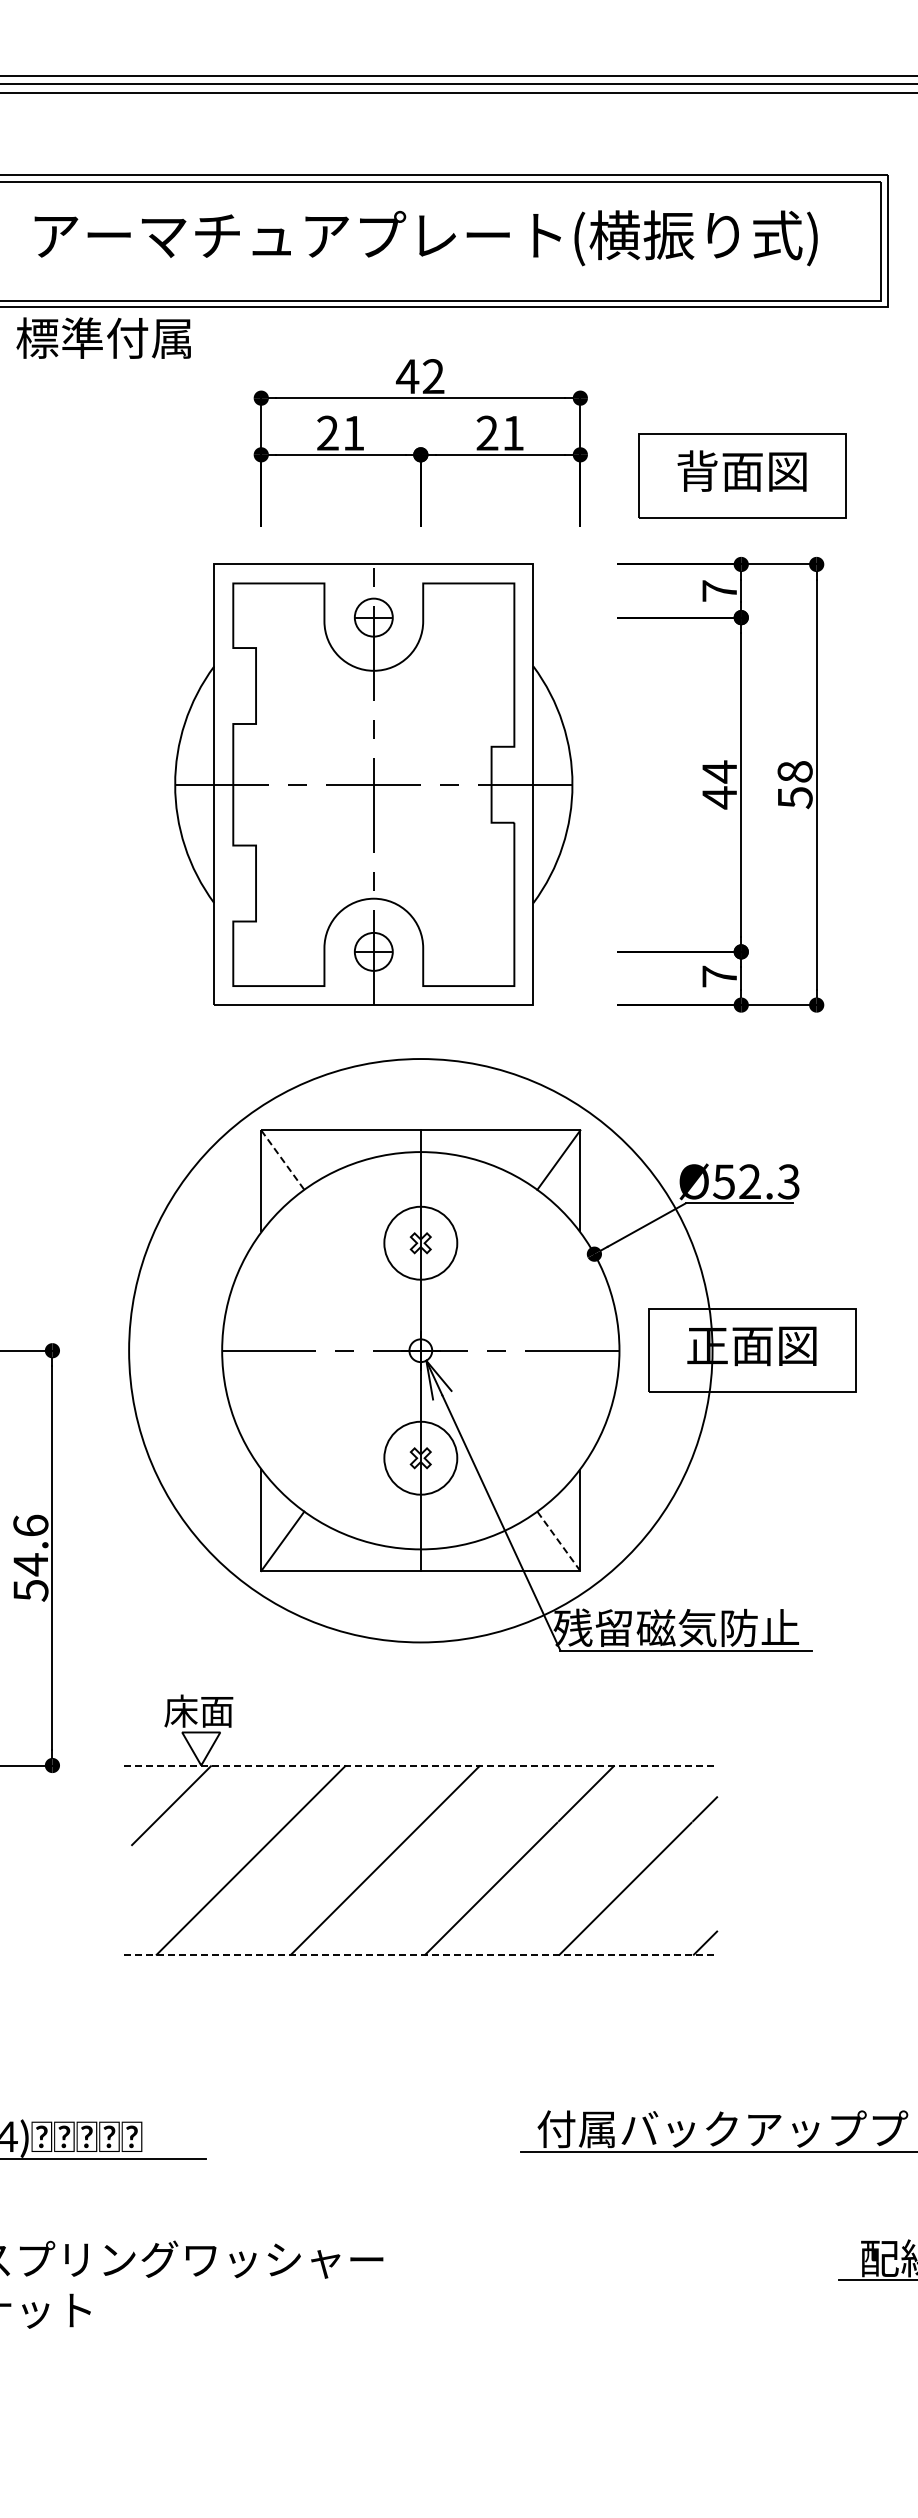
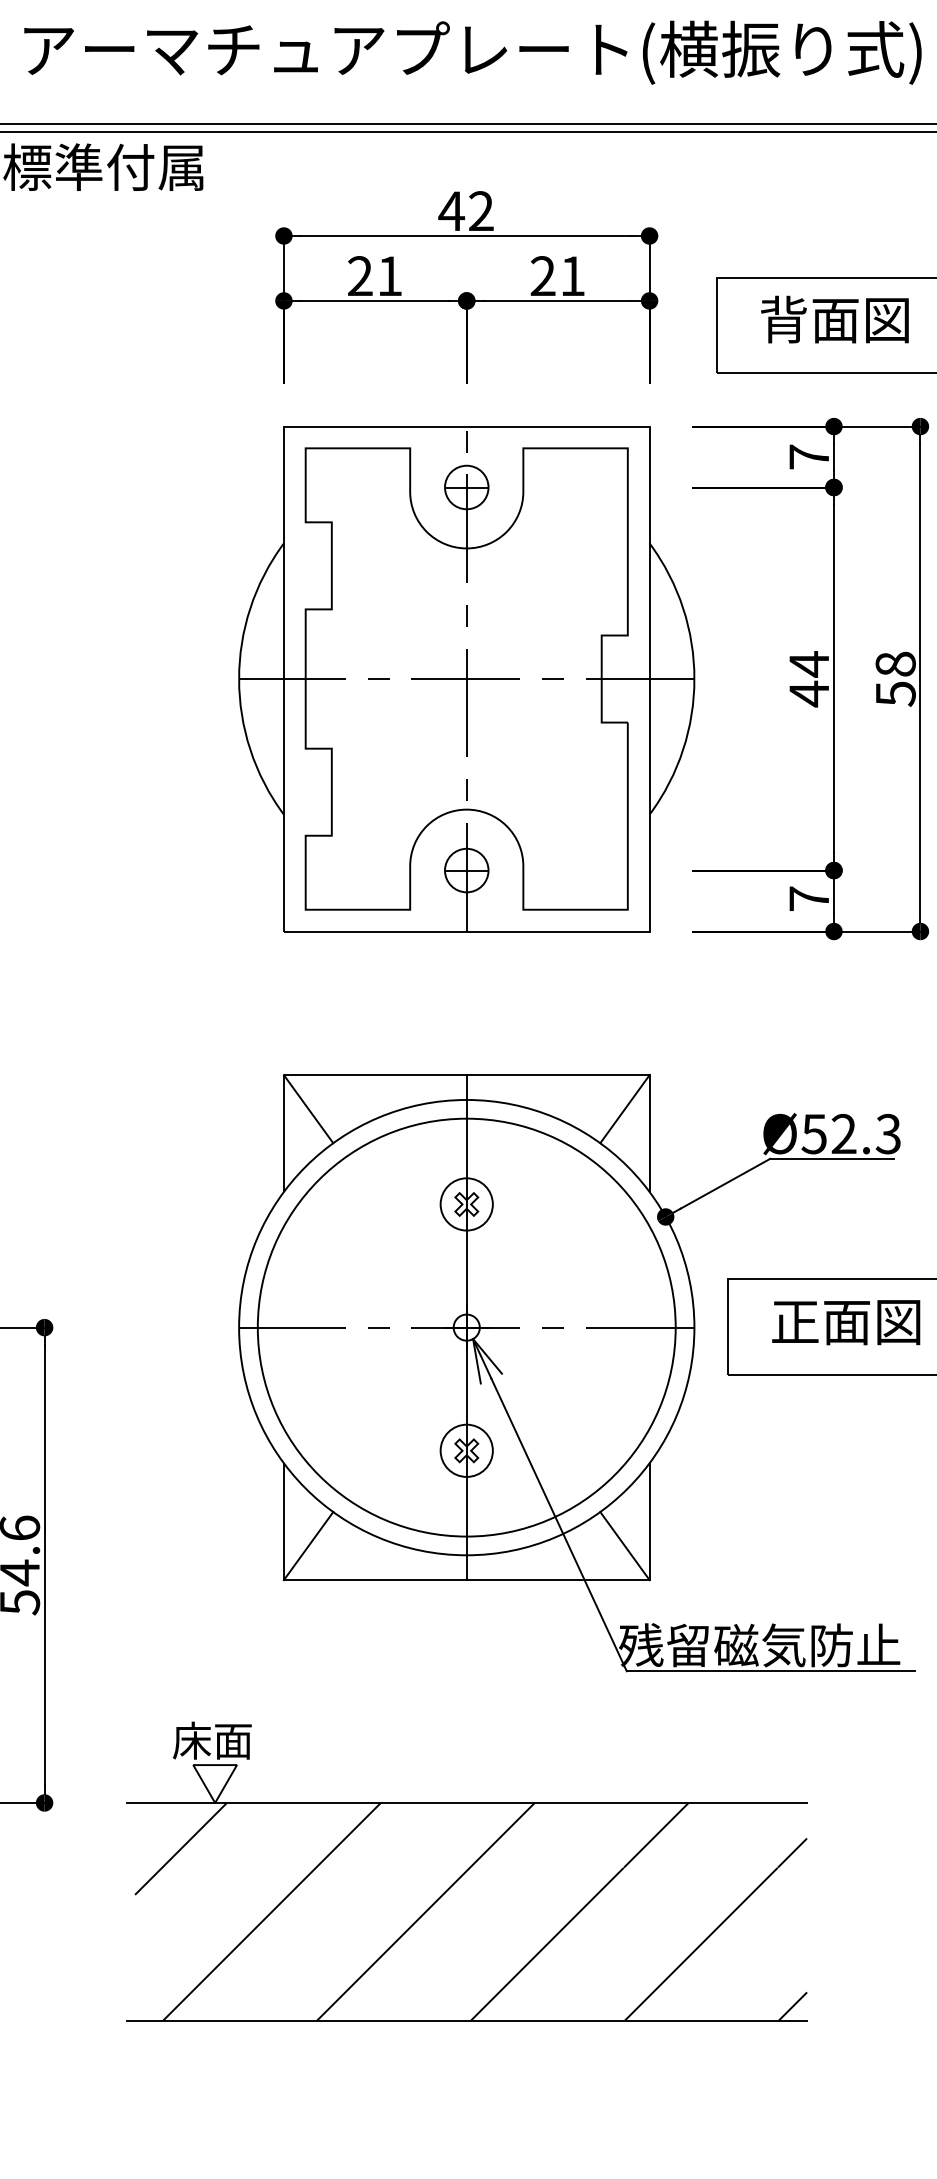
part: (373, 784) -> (466, 678), moved
line: (282, 1160) -> (308, 1109), dashed -> solid
circle: (420, 1243) -> (466, 1204), size x0.62
circle: (420, 1350) -> (466, 1327), size x0.62
circle: (420, 1458) -> (466, 1451), size x0.62
line: (558, 1541) -> (624, 1546), dashed -> solid
line: (420, 1765) -> (466, 1802), dashed -> solid
line: (420, 1955) -> (466, 2020), dashed -> solid

